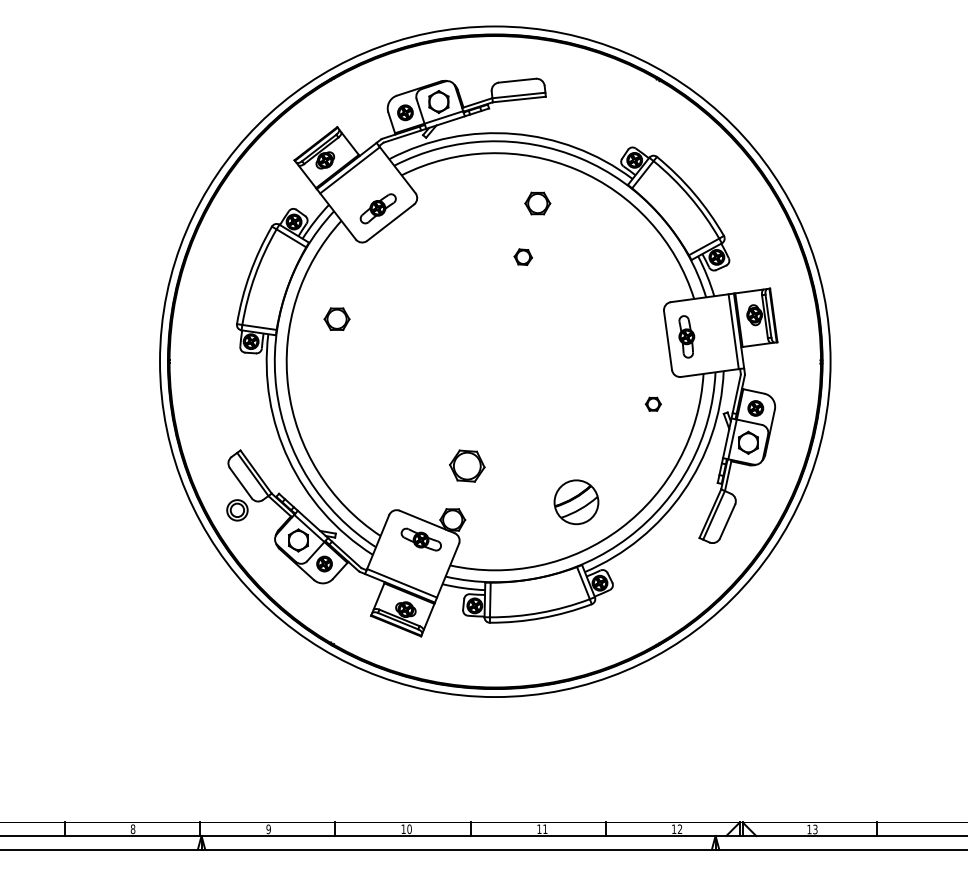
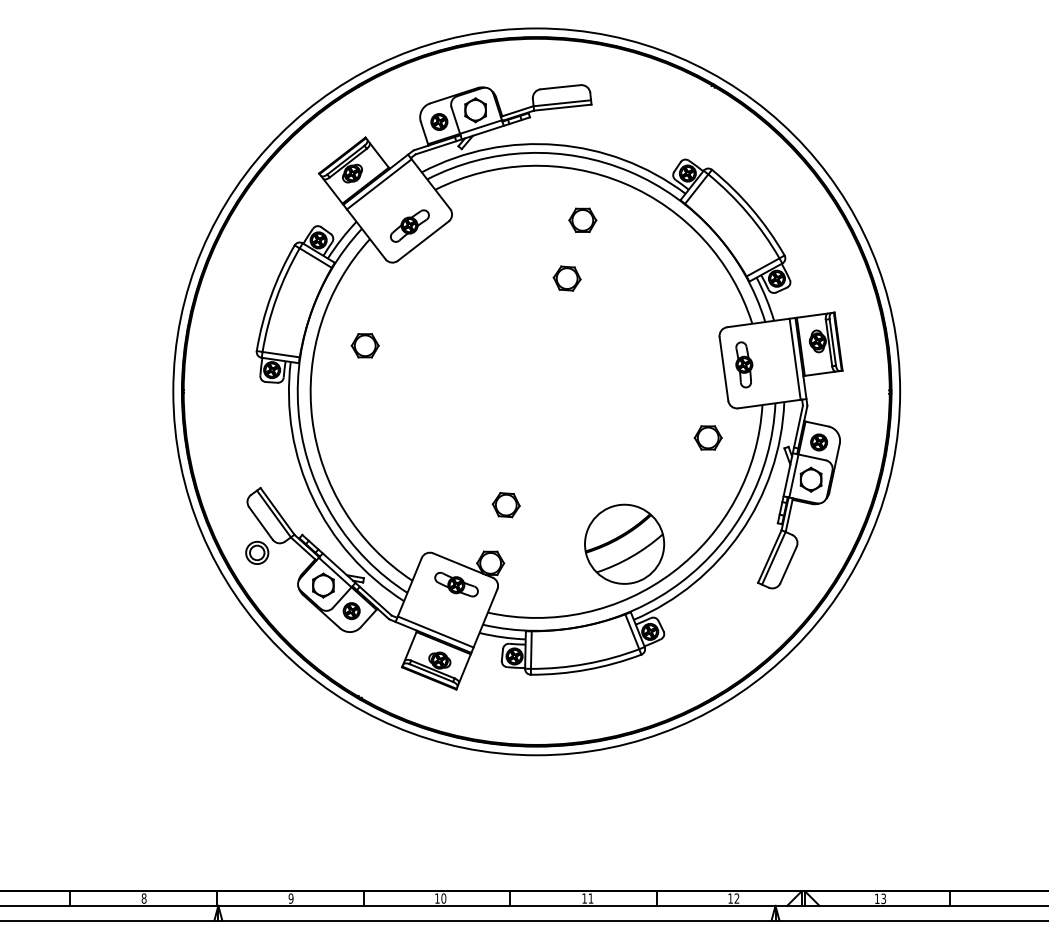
part: (522, 257) -> (566, 278), size x1.43
part: (652, 403) -> (707, 437), size x1.67
part: (466, 466) -> (505, 505), size x0.71
part: (576, 501) -> (624, 543), size x1.67

